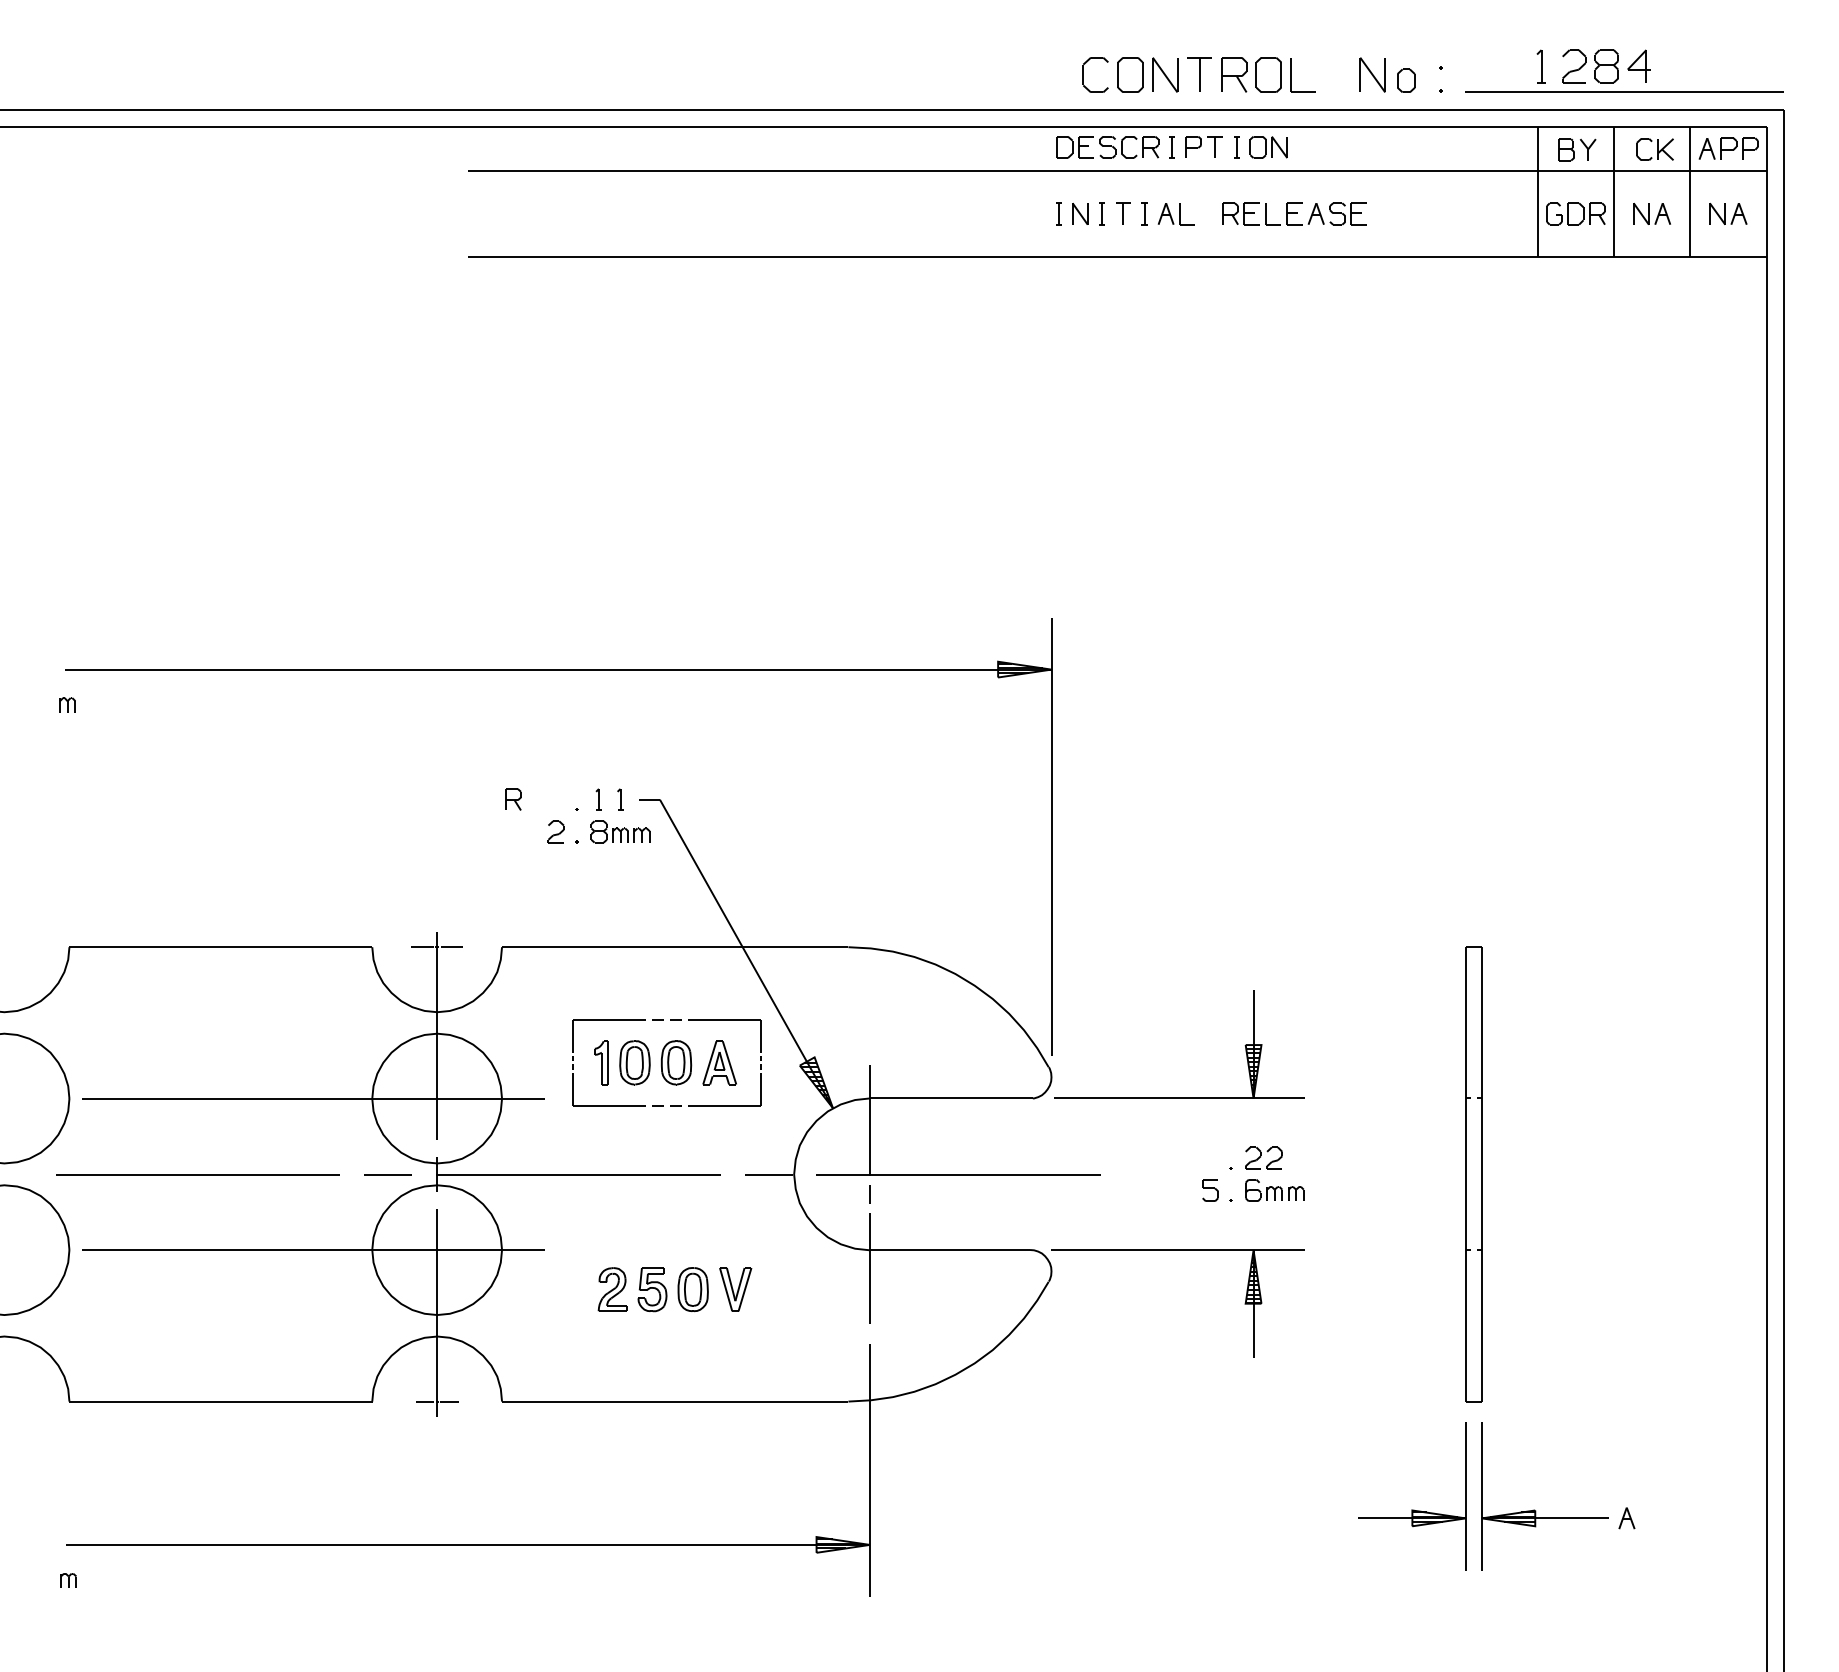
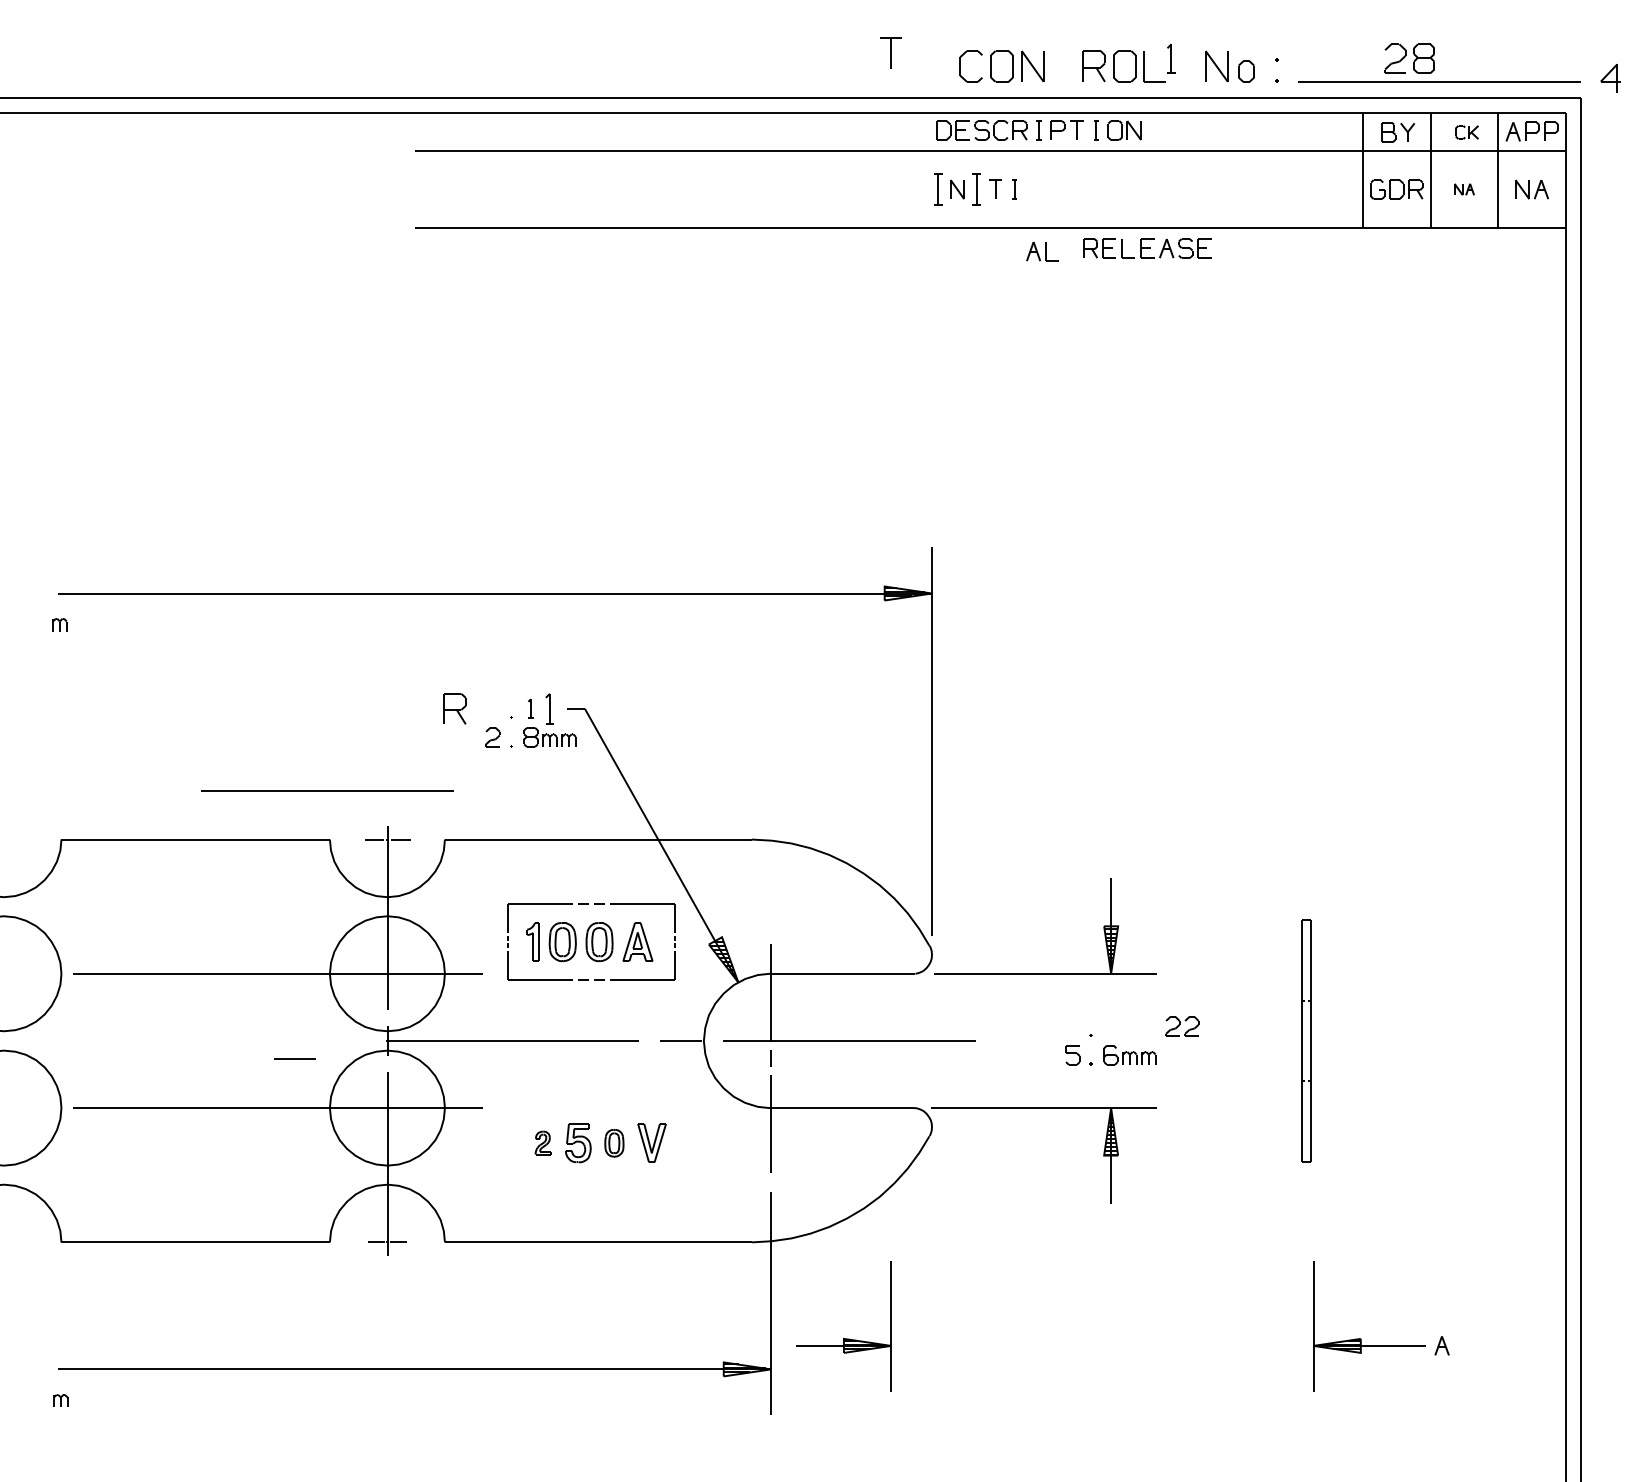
part: (1541, 66) -> (1171, 58), moved
part: (1638, 66) -> (1610, 78), moved
part: (1198, 73) -> (890, 52), moved
part: (1654, 149) -> (1466, 132), size x0.7
part: (1058, 213) -> (938, 189), size x1.6
part: (1101, 213) -> (976, 189), size x1.6
part: (1176, 213) -> (1042, 251), moved
part: (1294, 213) -> (1147, 248), moved
part: (1652, 213) -> (1464, 189), size x0.6
part: (512, 799) -> (454, 708), size x1.6
part: (619, 799) -> (549, 708), size x1.6
part: (1264, 1158) -> (1182, 1026), moved
line: (198, 1173) -> (327, 790), moved
line: (387, 1173) -> (294, 1058), moved
part: (1473, 1173) -> (1306, 1040), size x0.6
part: (612, 1288) -> (542, 1142), size x0.6
part: (693, 1290) -> (614, 1143), size x0.7
part: (1411, 1508) -> (843, 1337), moved

